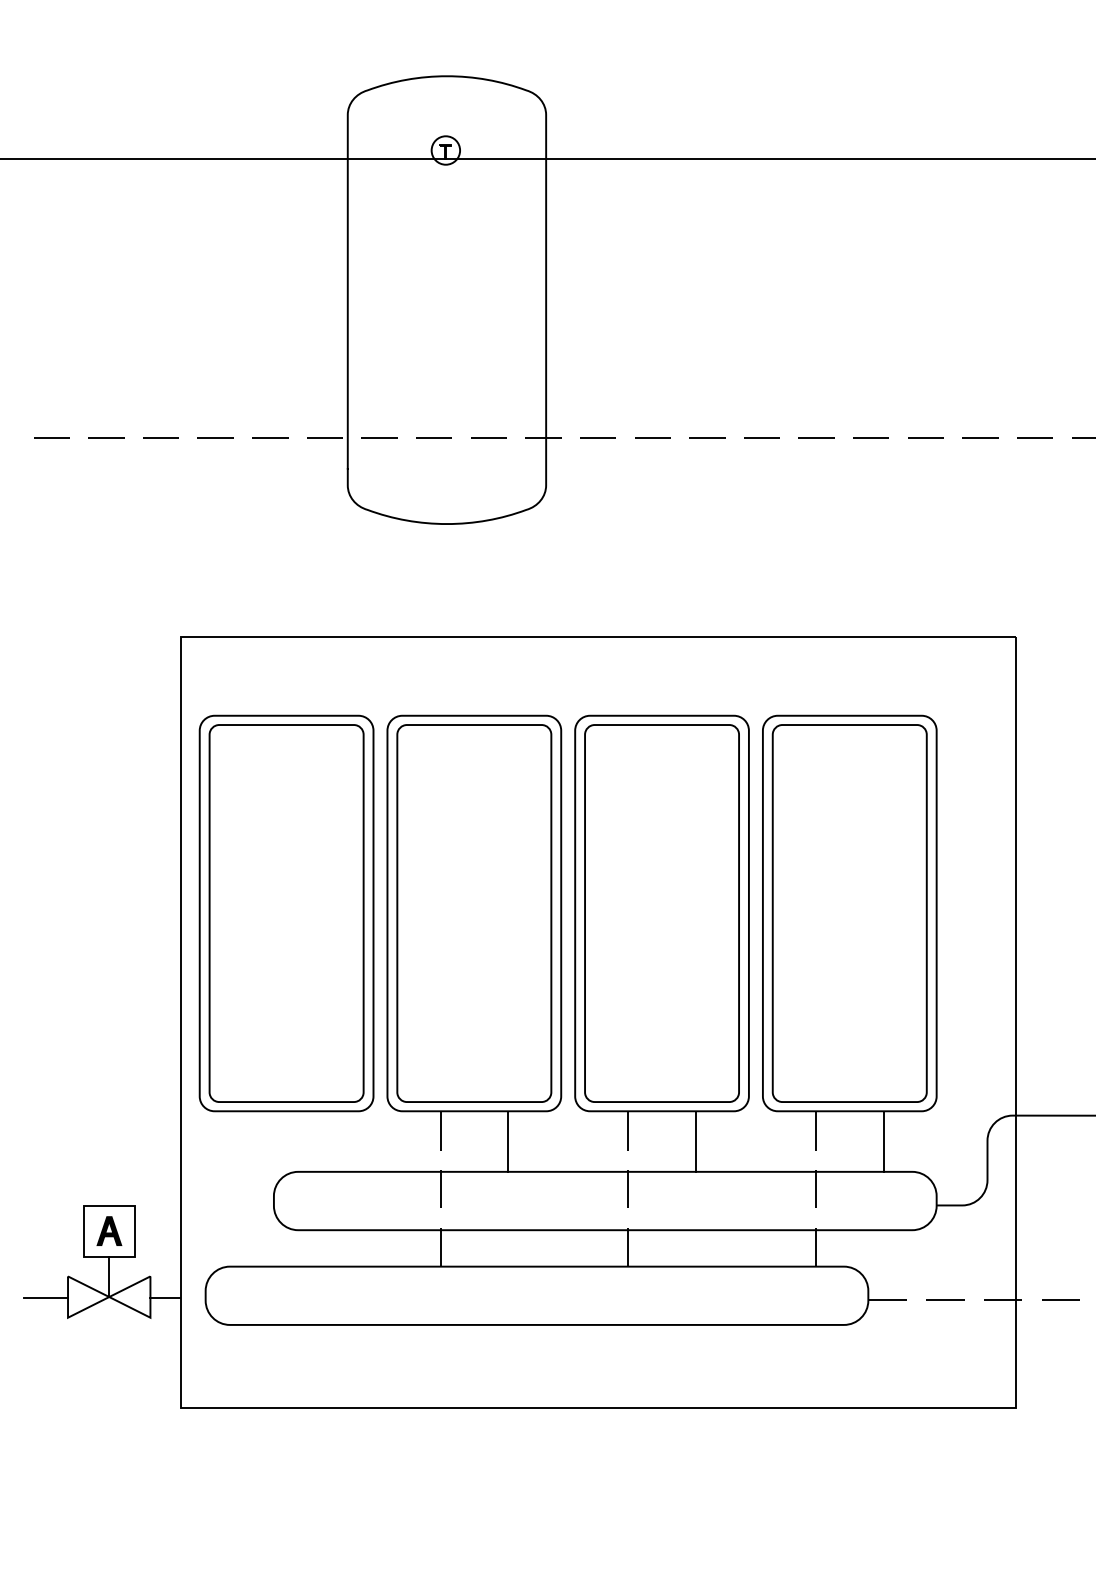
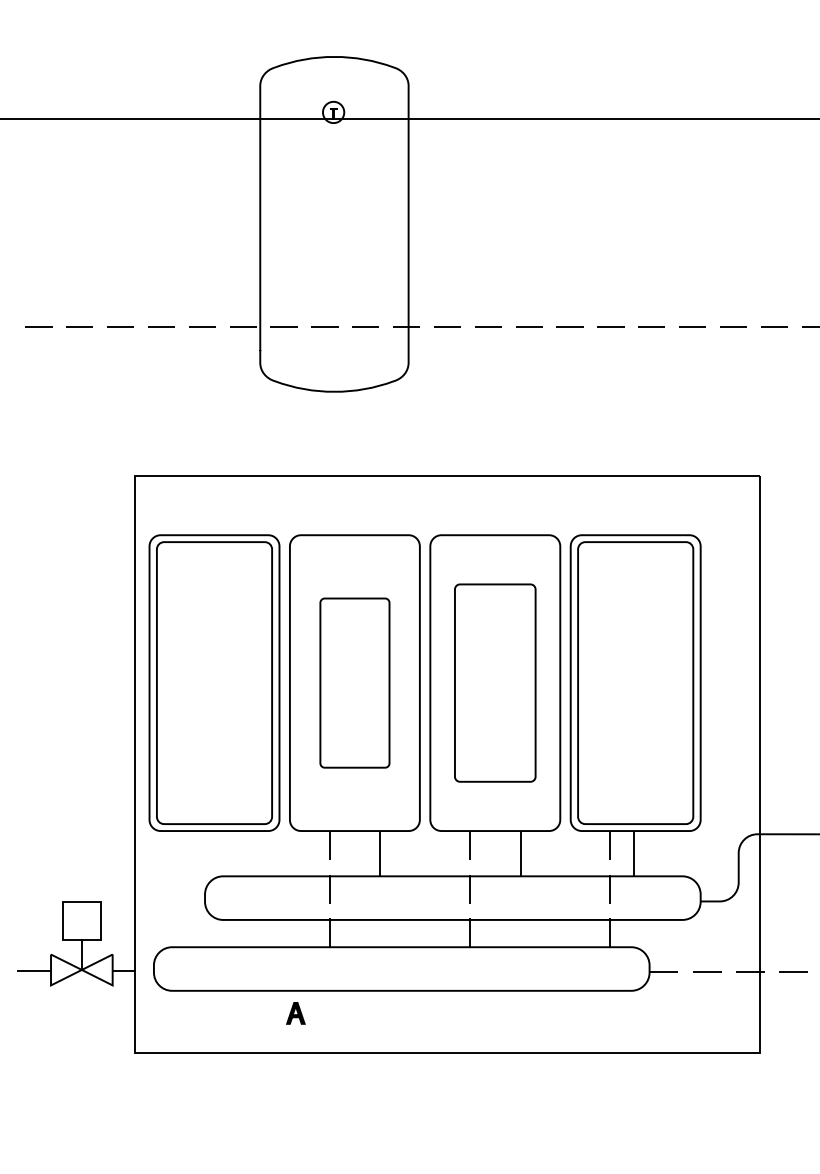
part: (474, 913) -> (355, 683), size x0.6
part: (661, 913) -> (494, 683), size x0.7
line: (883, 1141) -> (633, 853), moved
part: (109, 1230) -> (295, 1012), moved

